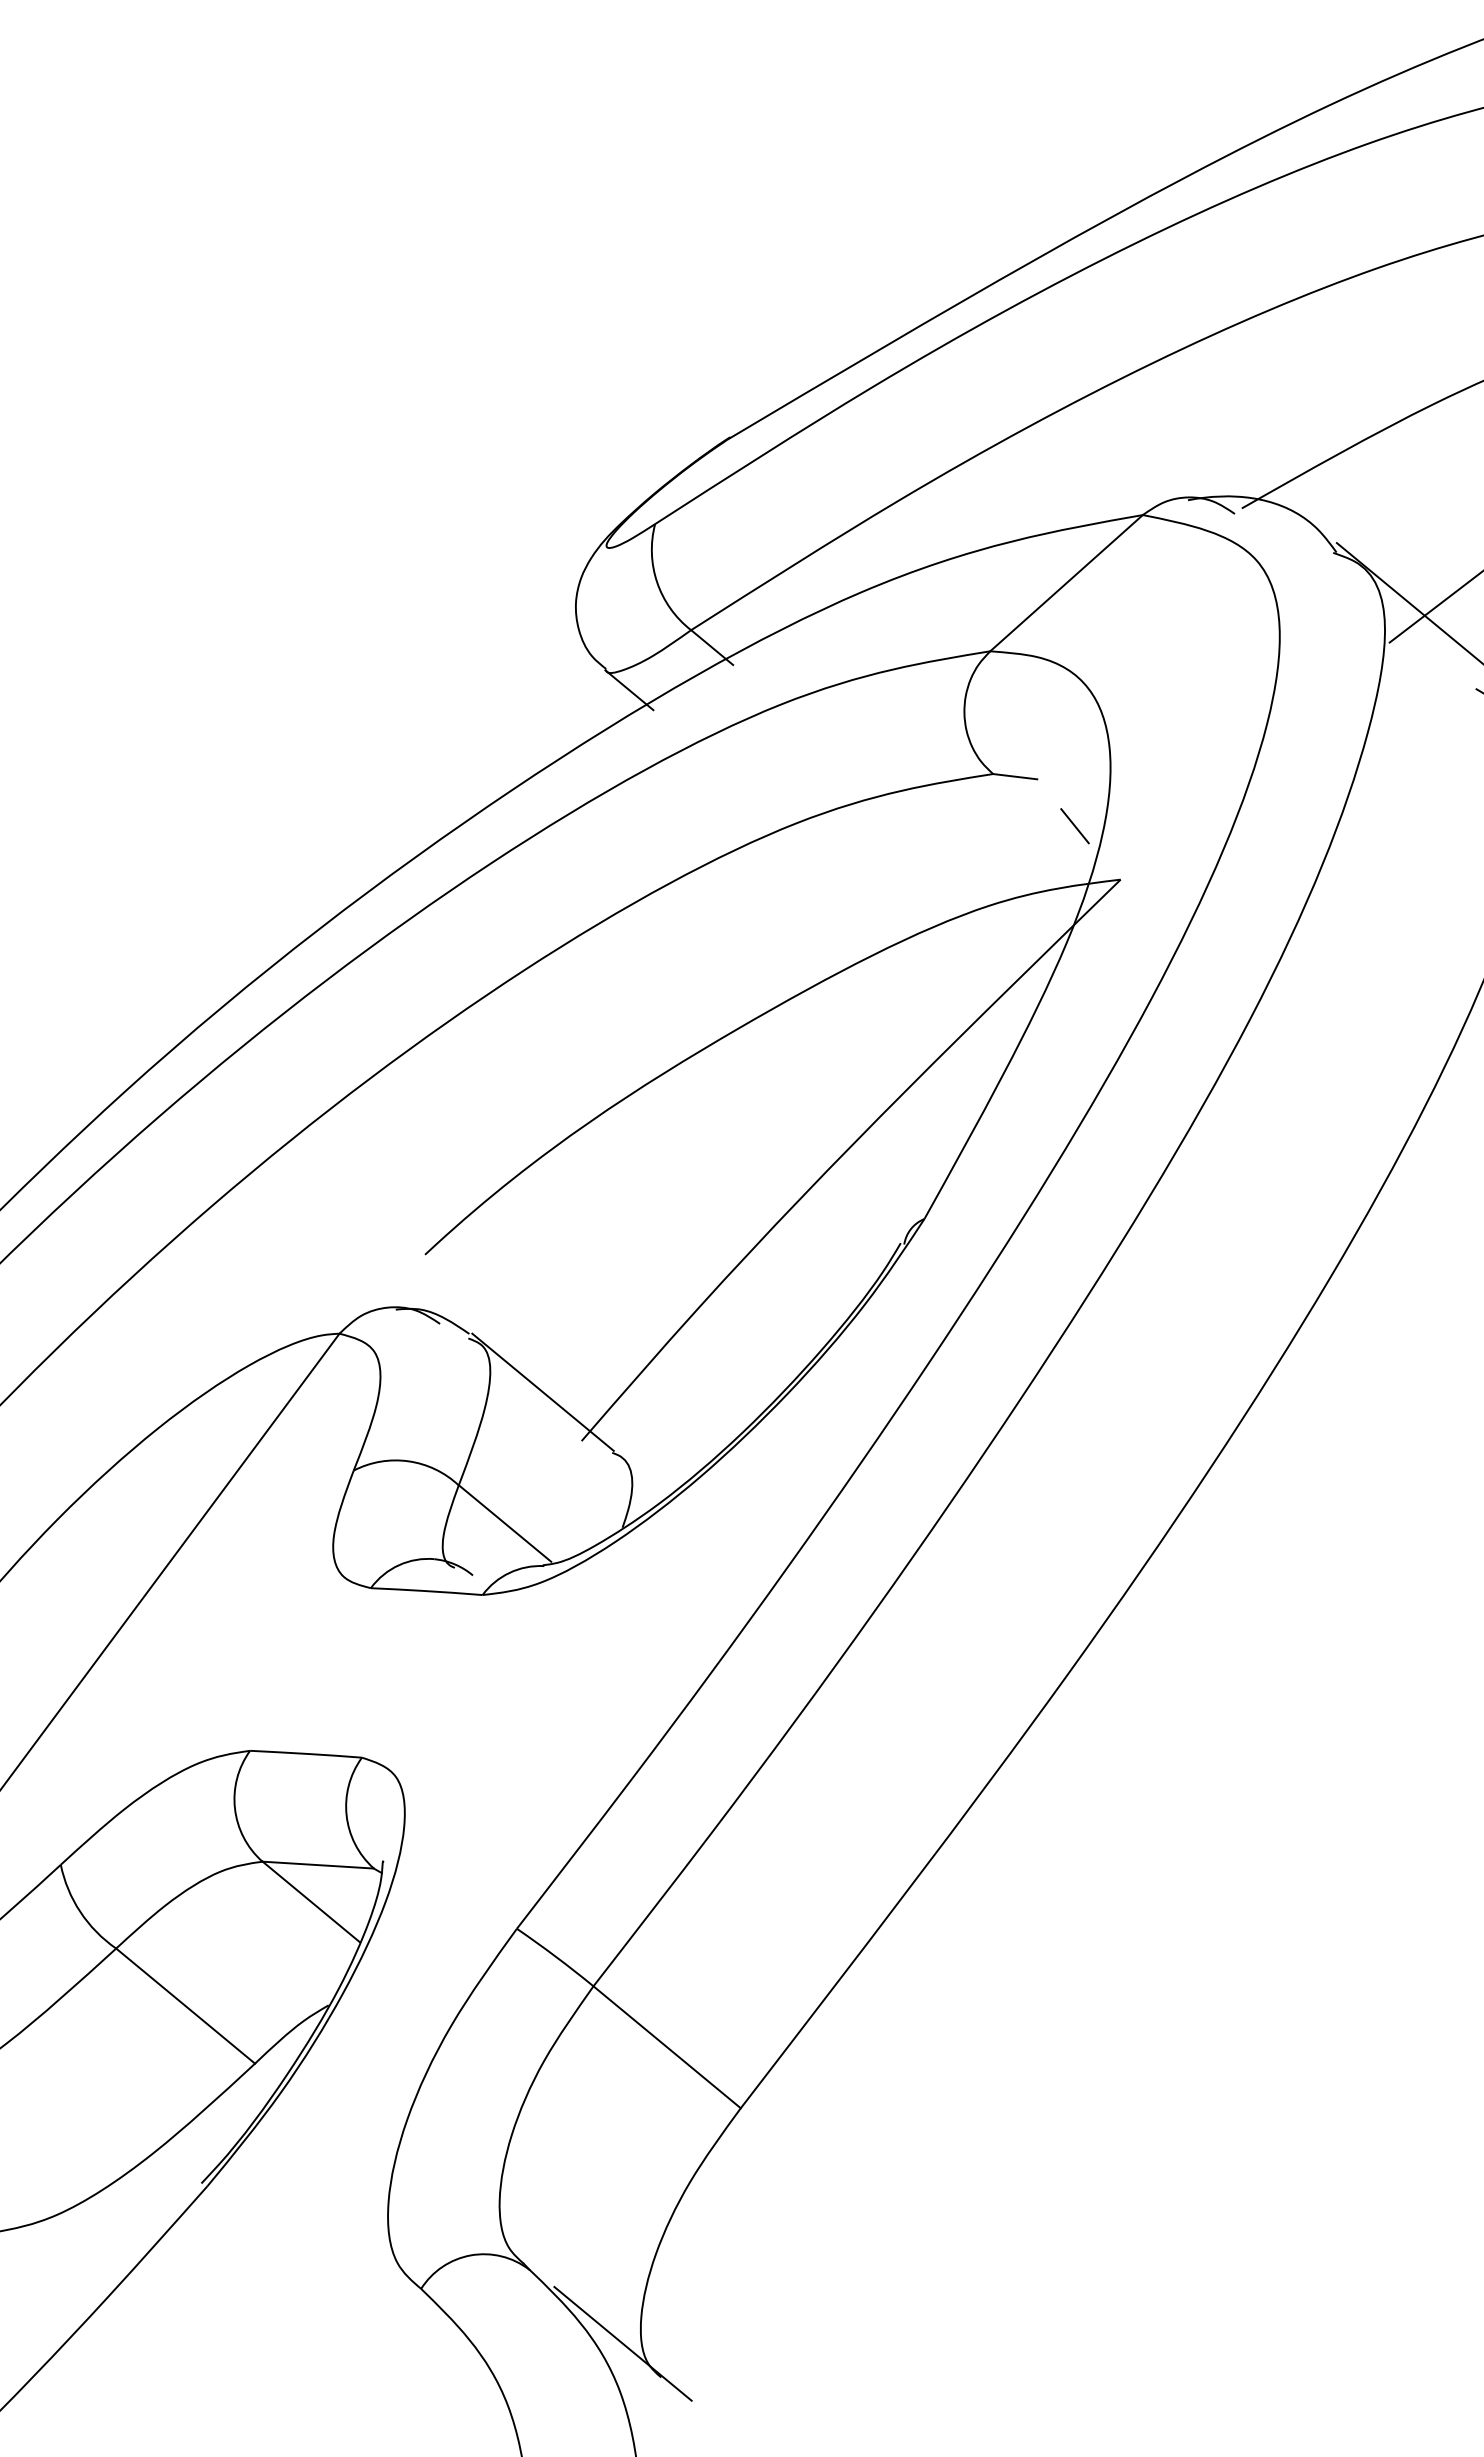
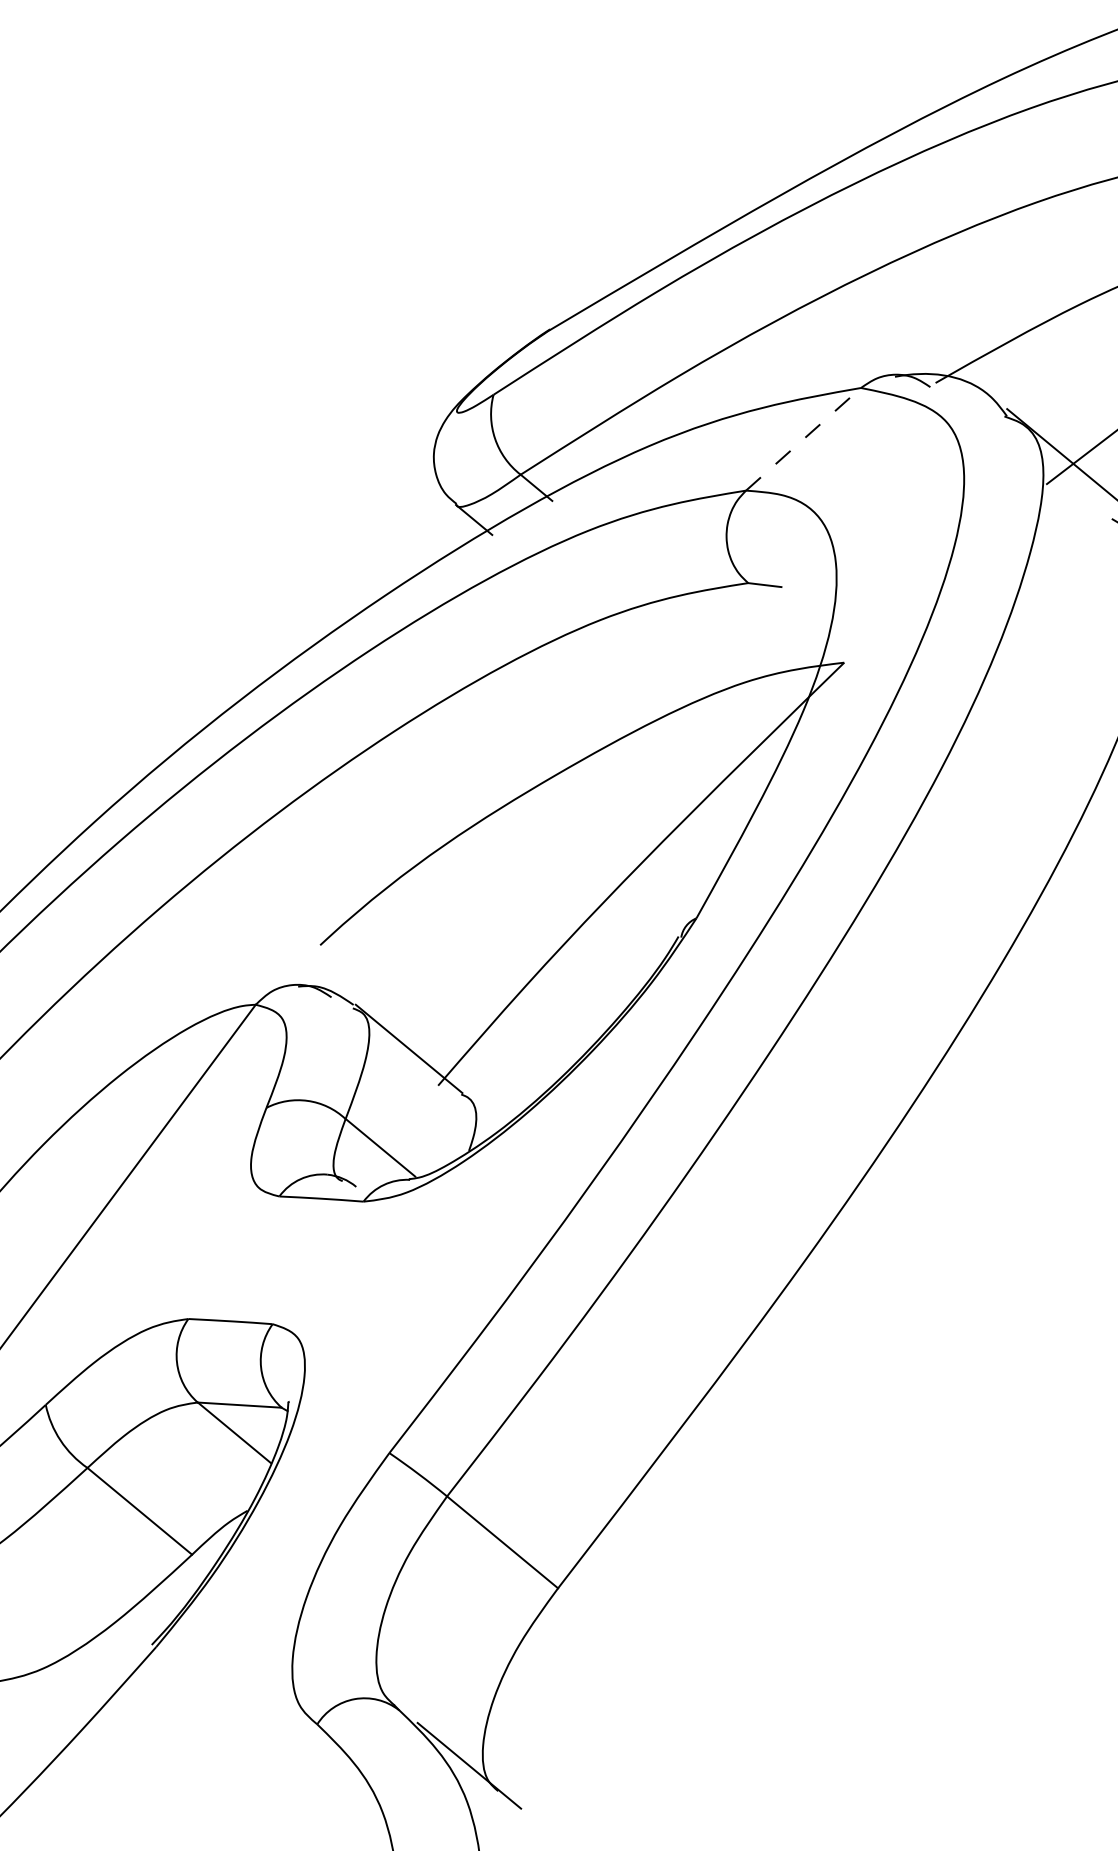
line: (1066, 582) -> (803, 438), solid -> dashed
line: (1074, 826) -> (809, 622), removed

